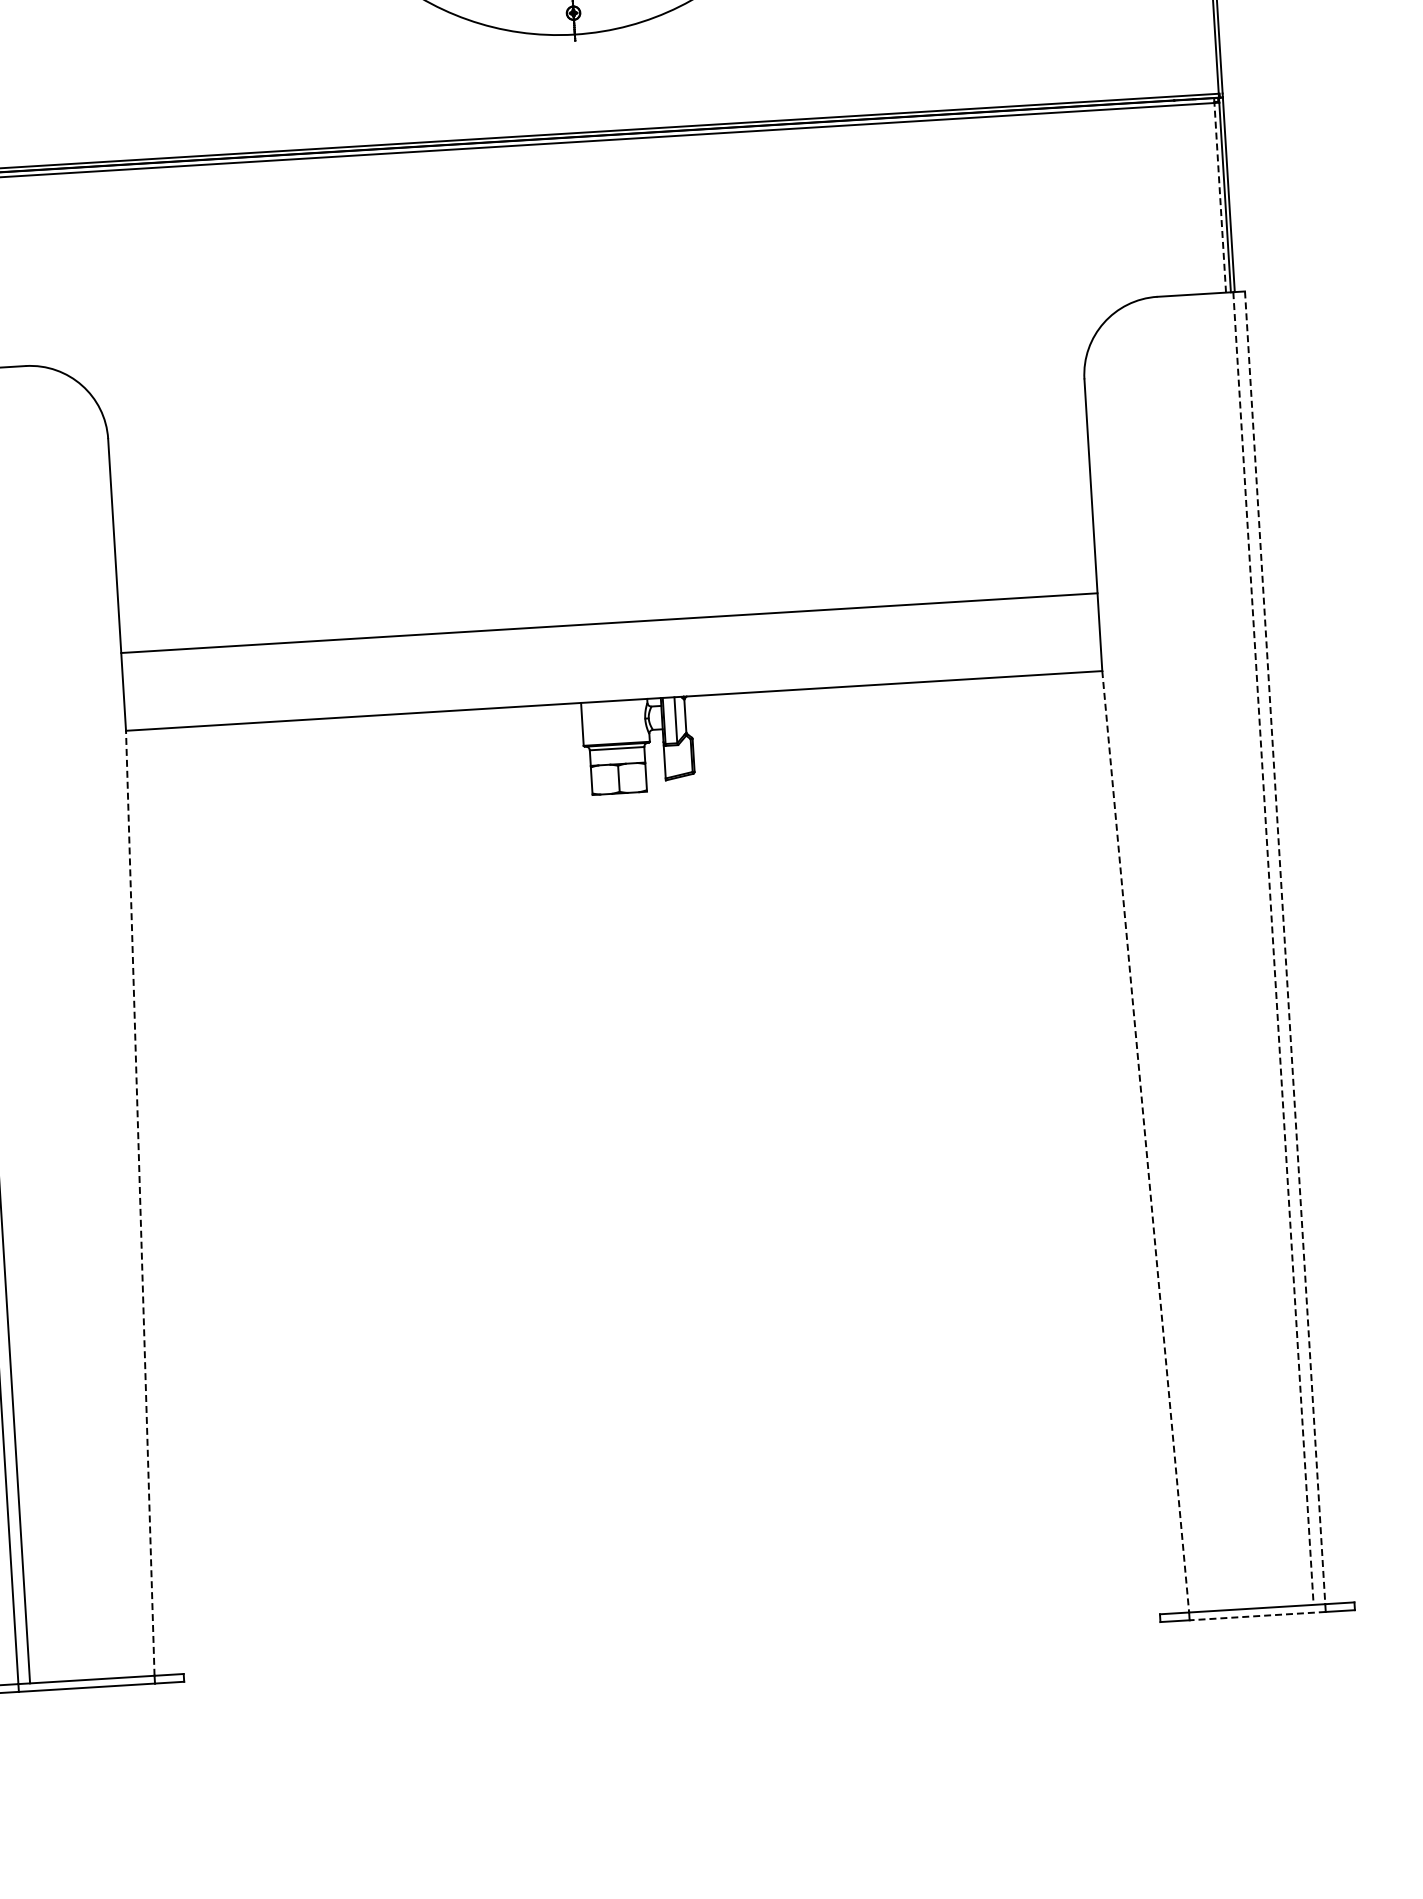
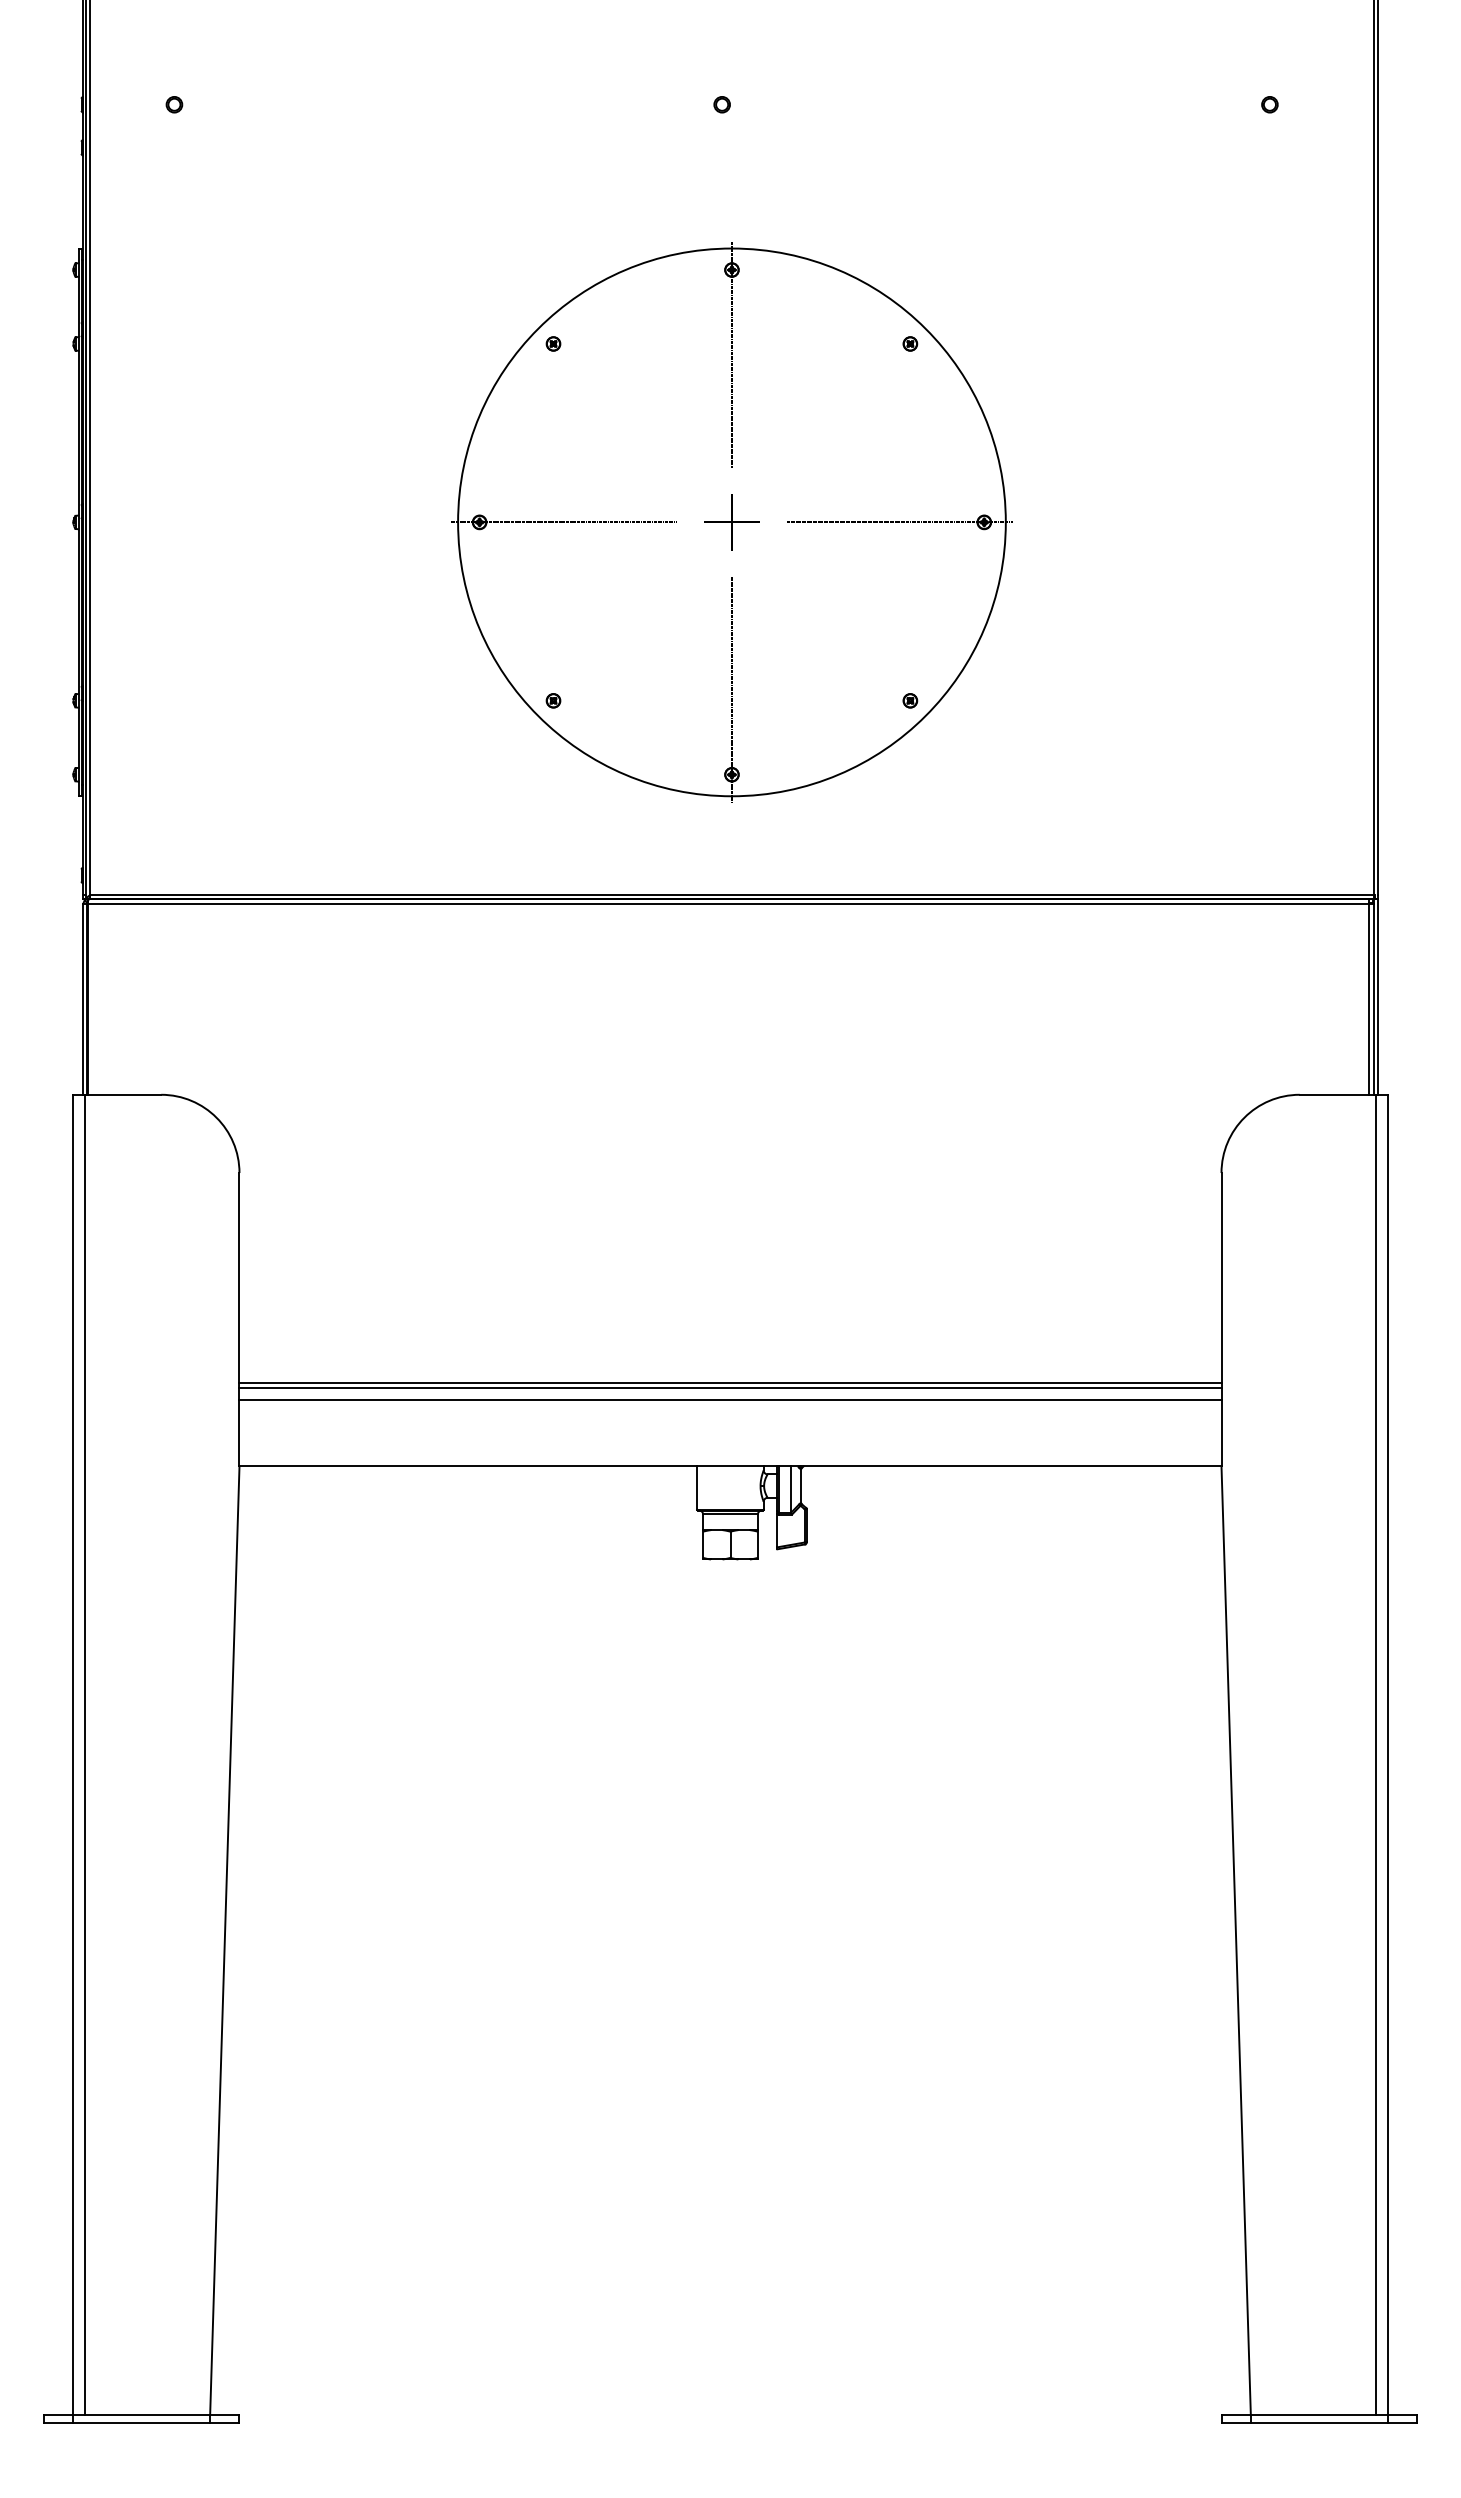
line: (1219, 196) -> (1368, 998), dashed -> solid
line: (609, 618) -> (730, 1383), added
line: (610, 634) -> (730, 1399), added
line: (1273, 948) -> (1376, 1755), dashed -> solid
line: (1284, 948) -> (1387, 1755), dashed -> solid
line: (1146, 1141) -> (1236, 1940), dashed -> solid
line: (139, 1202) -> (224, 1940), dashed -> solid
line: (1256, 1616) -> (1318, 2423), dashed -> solid

